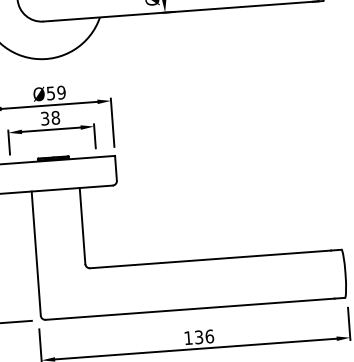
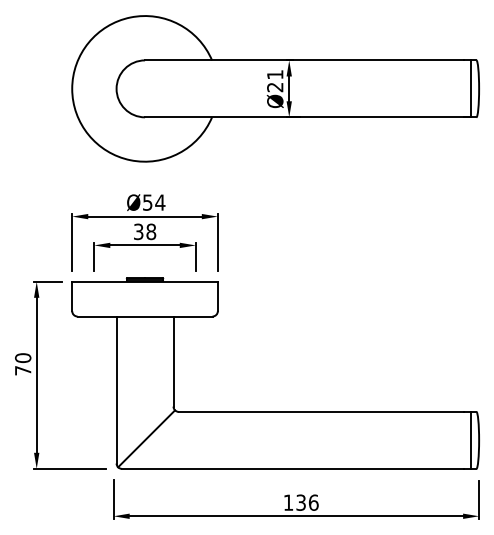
text: (61, 92) -> (160, 202), Ø59 -> Ø54
line: (339, 273) -> (471, 439), added
line: (64, 292) -> (146, 438), added

